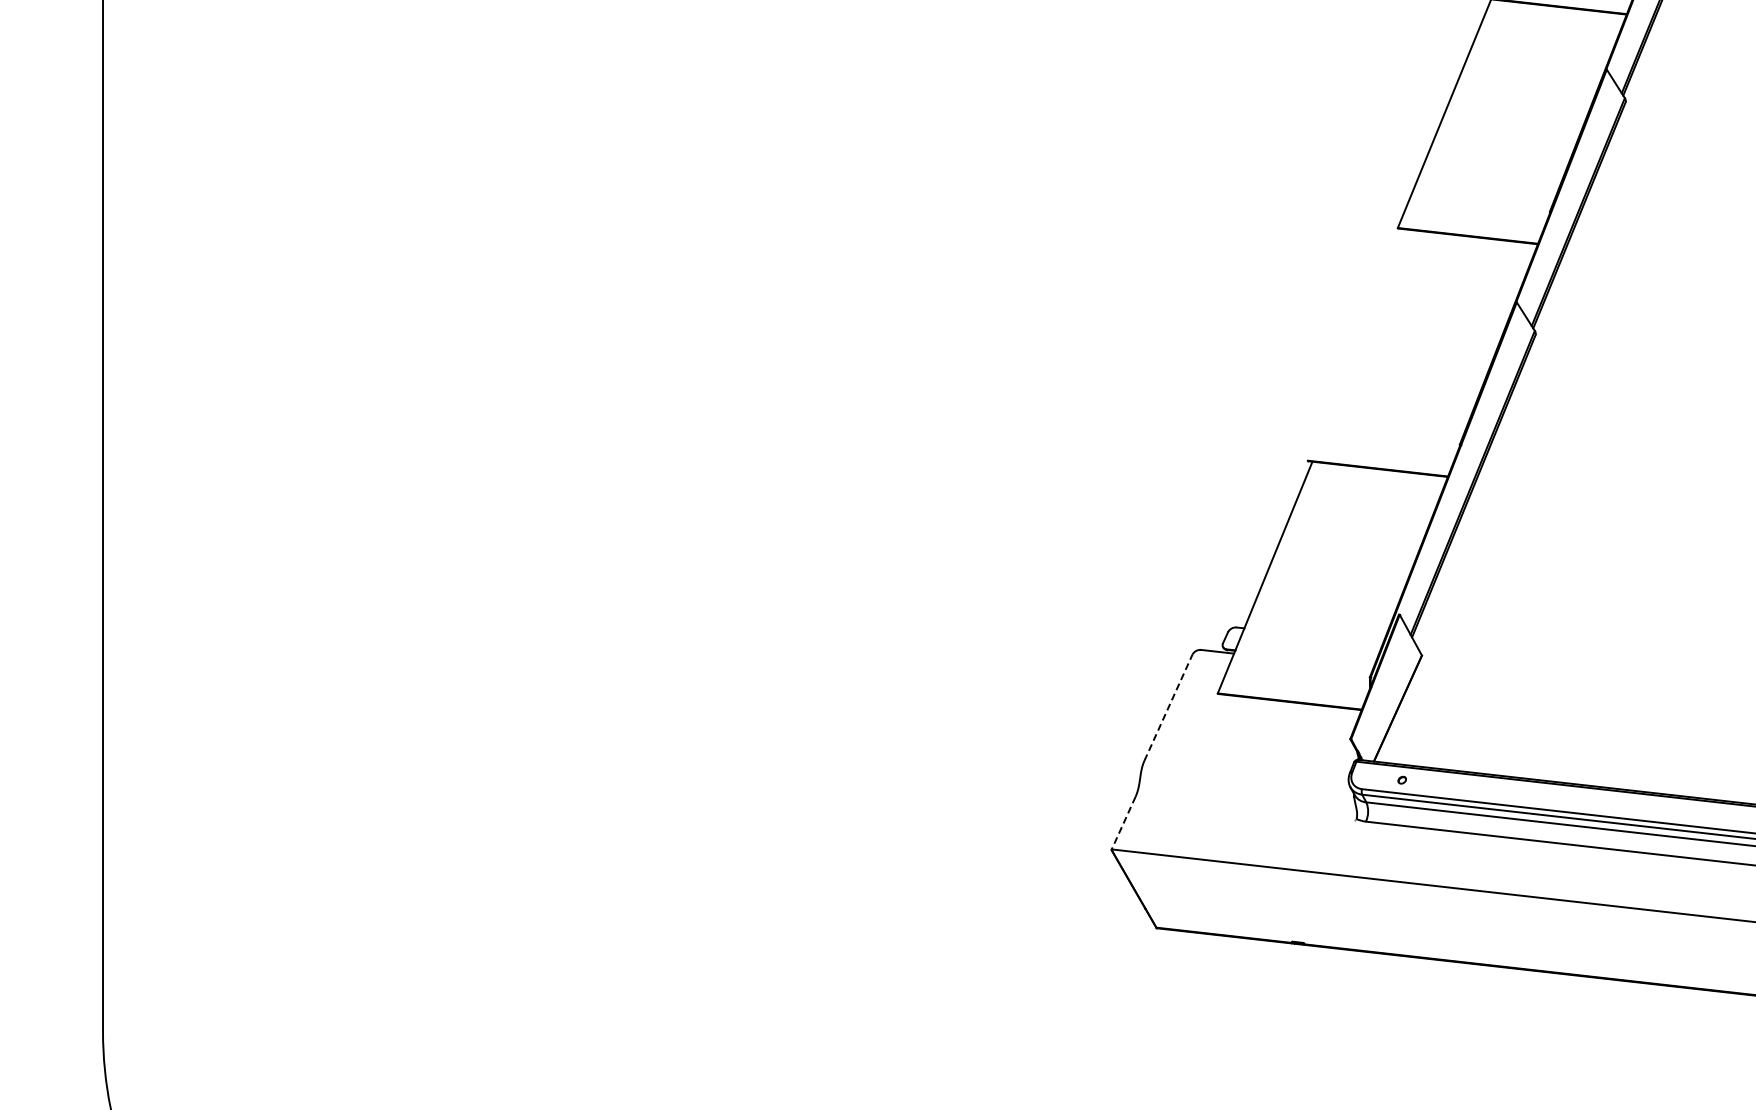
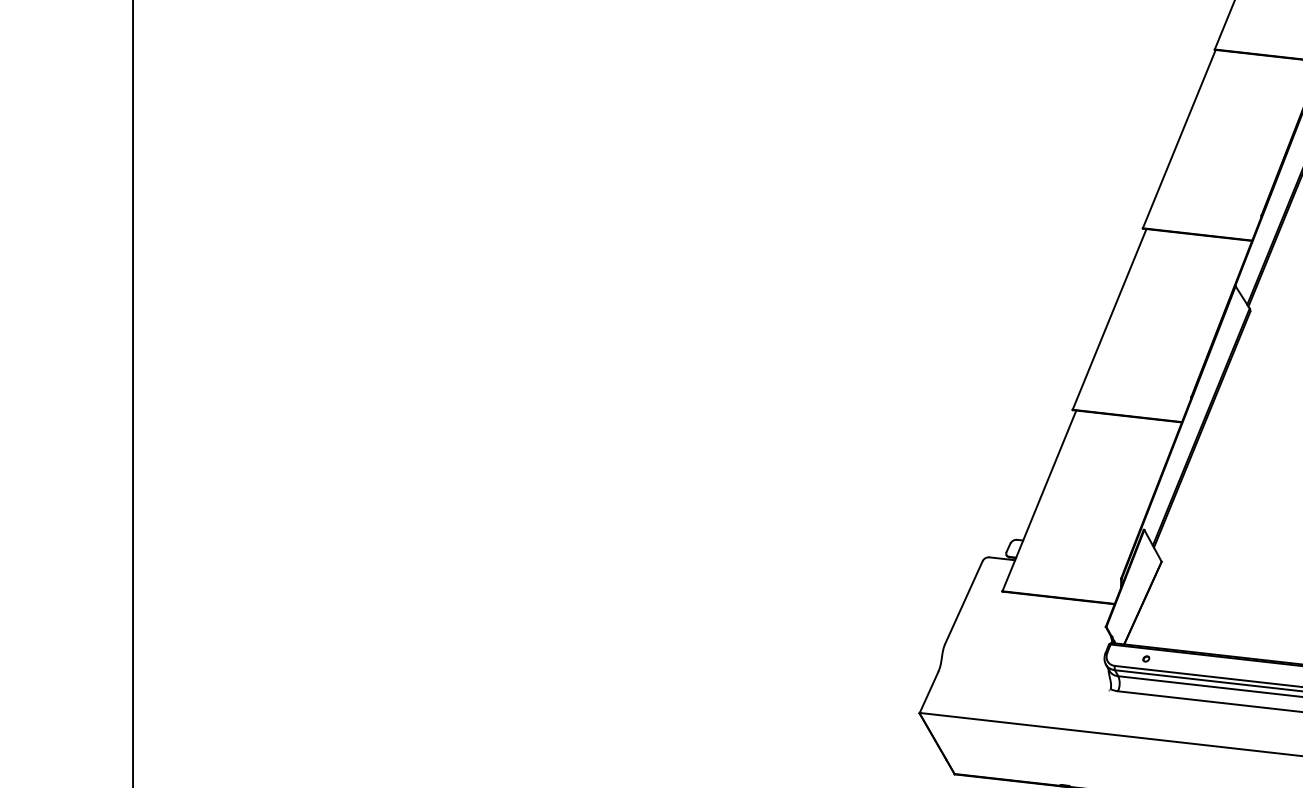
line: (1354, 344) -> (1109, 319), added
line: (1168, 707) -> (964, 602), dashed -> solid
line: (1123, 823) -> (928, 692), dashed -> solid

